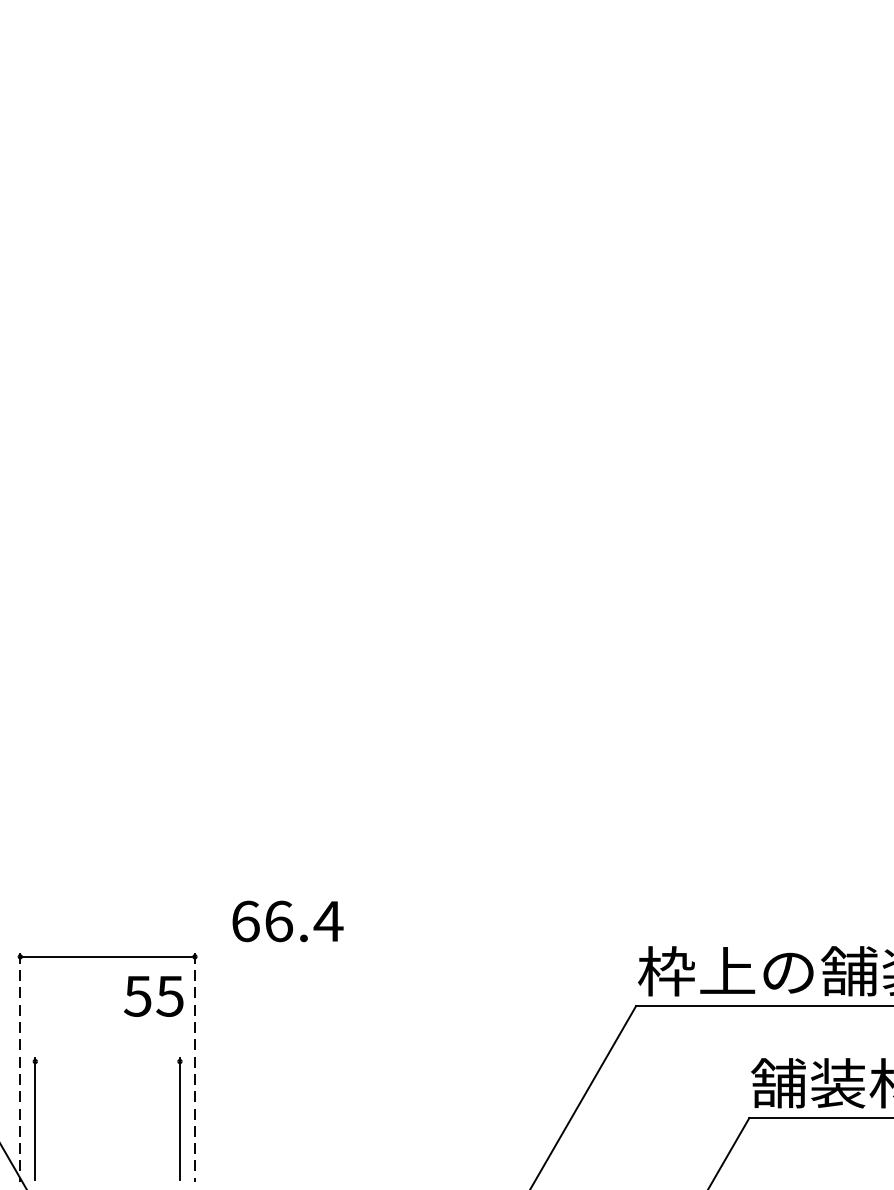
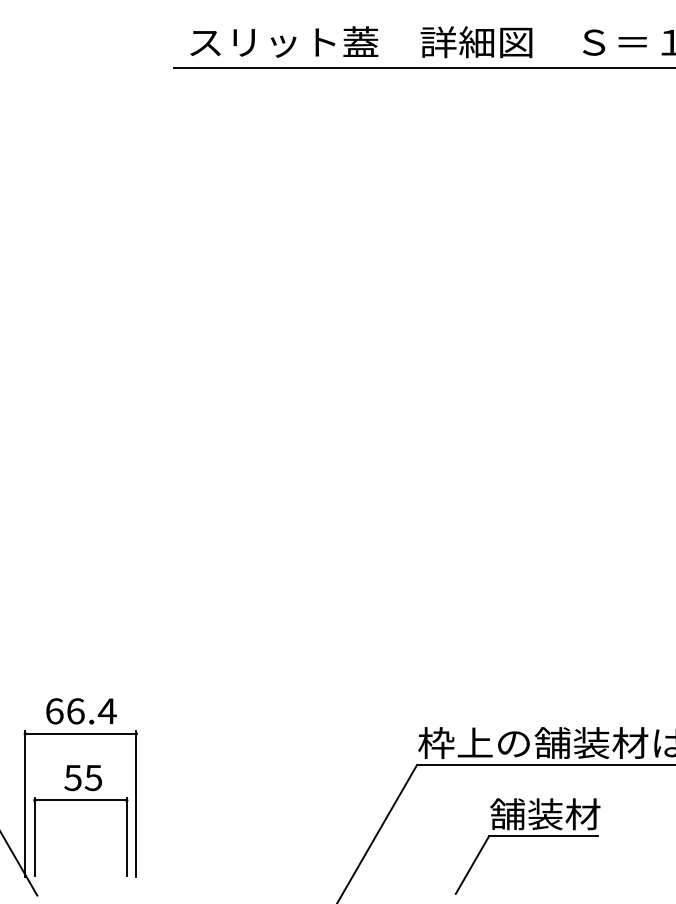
text: (287, 921) -> (81, 711), moved
text: (152, 997) -> (82, 778), moved
line: (107, 1061) -> (80, 800), added
line: (20, 1067) -> (25, 804), dashed -> solid
line: (195, 1067) -> (136, 804), dashed -> solid

